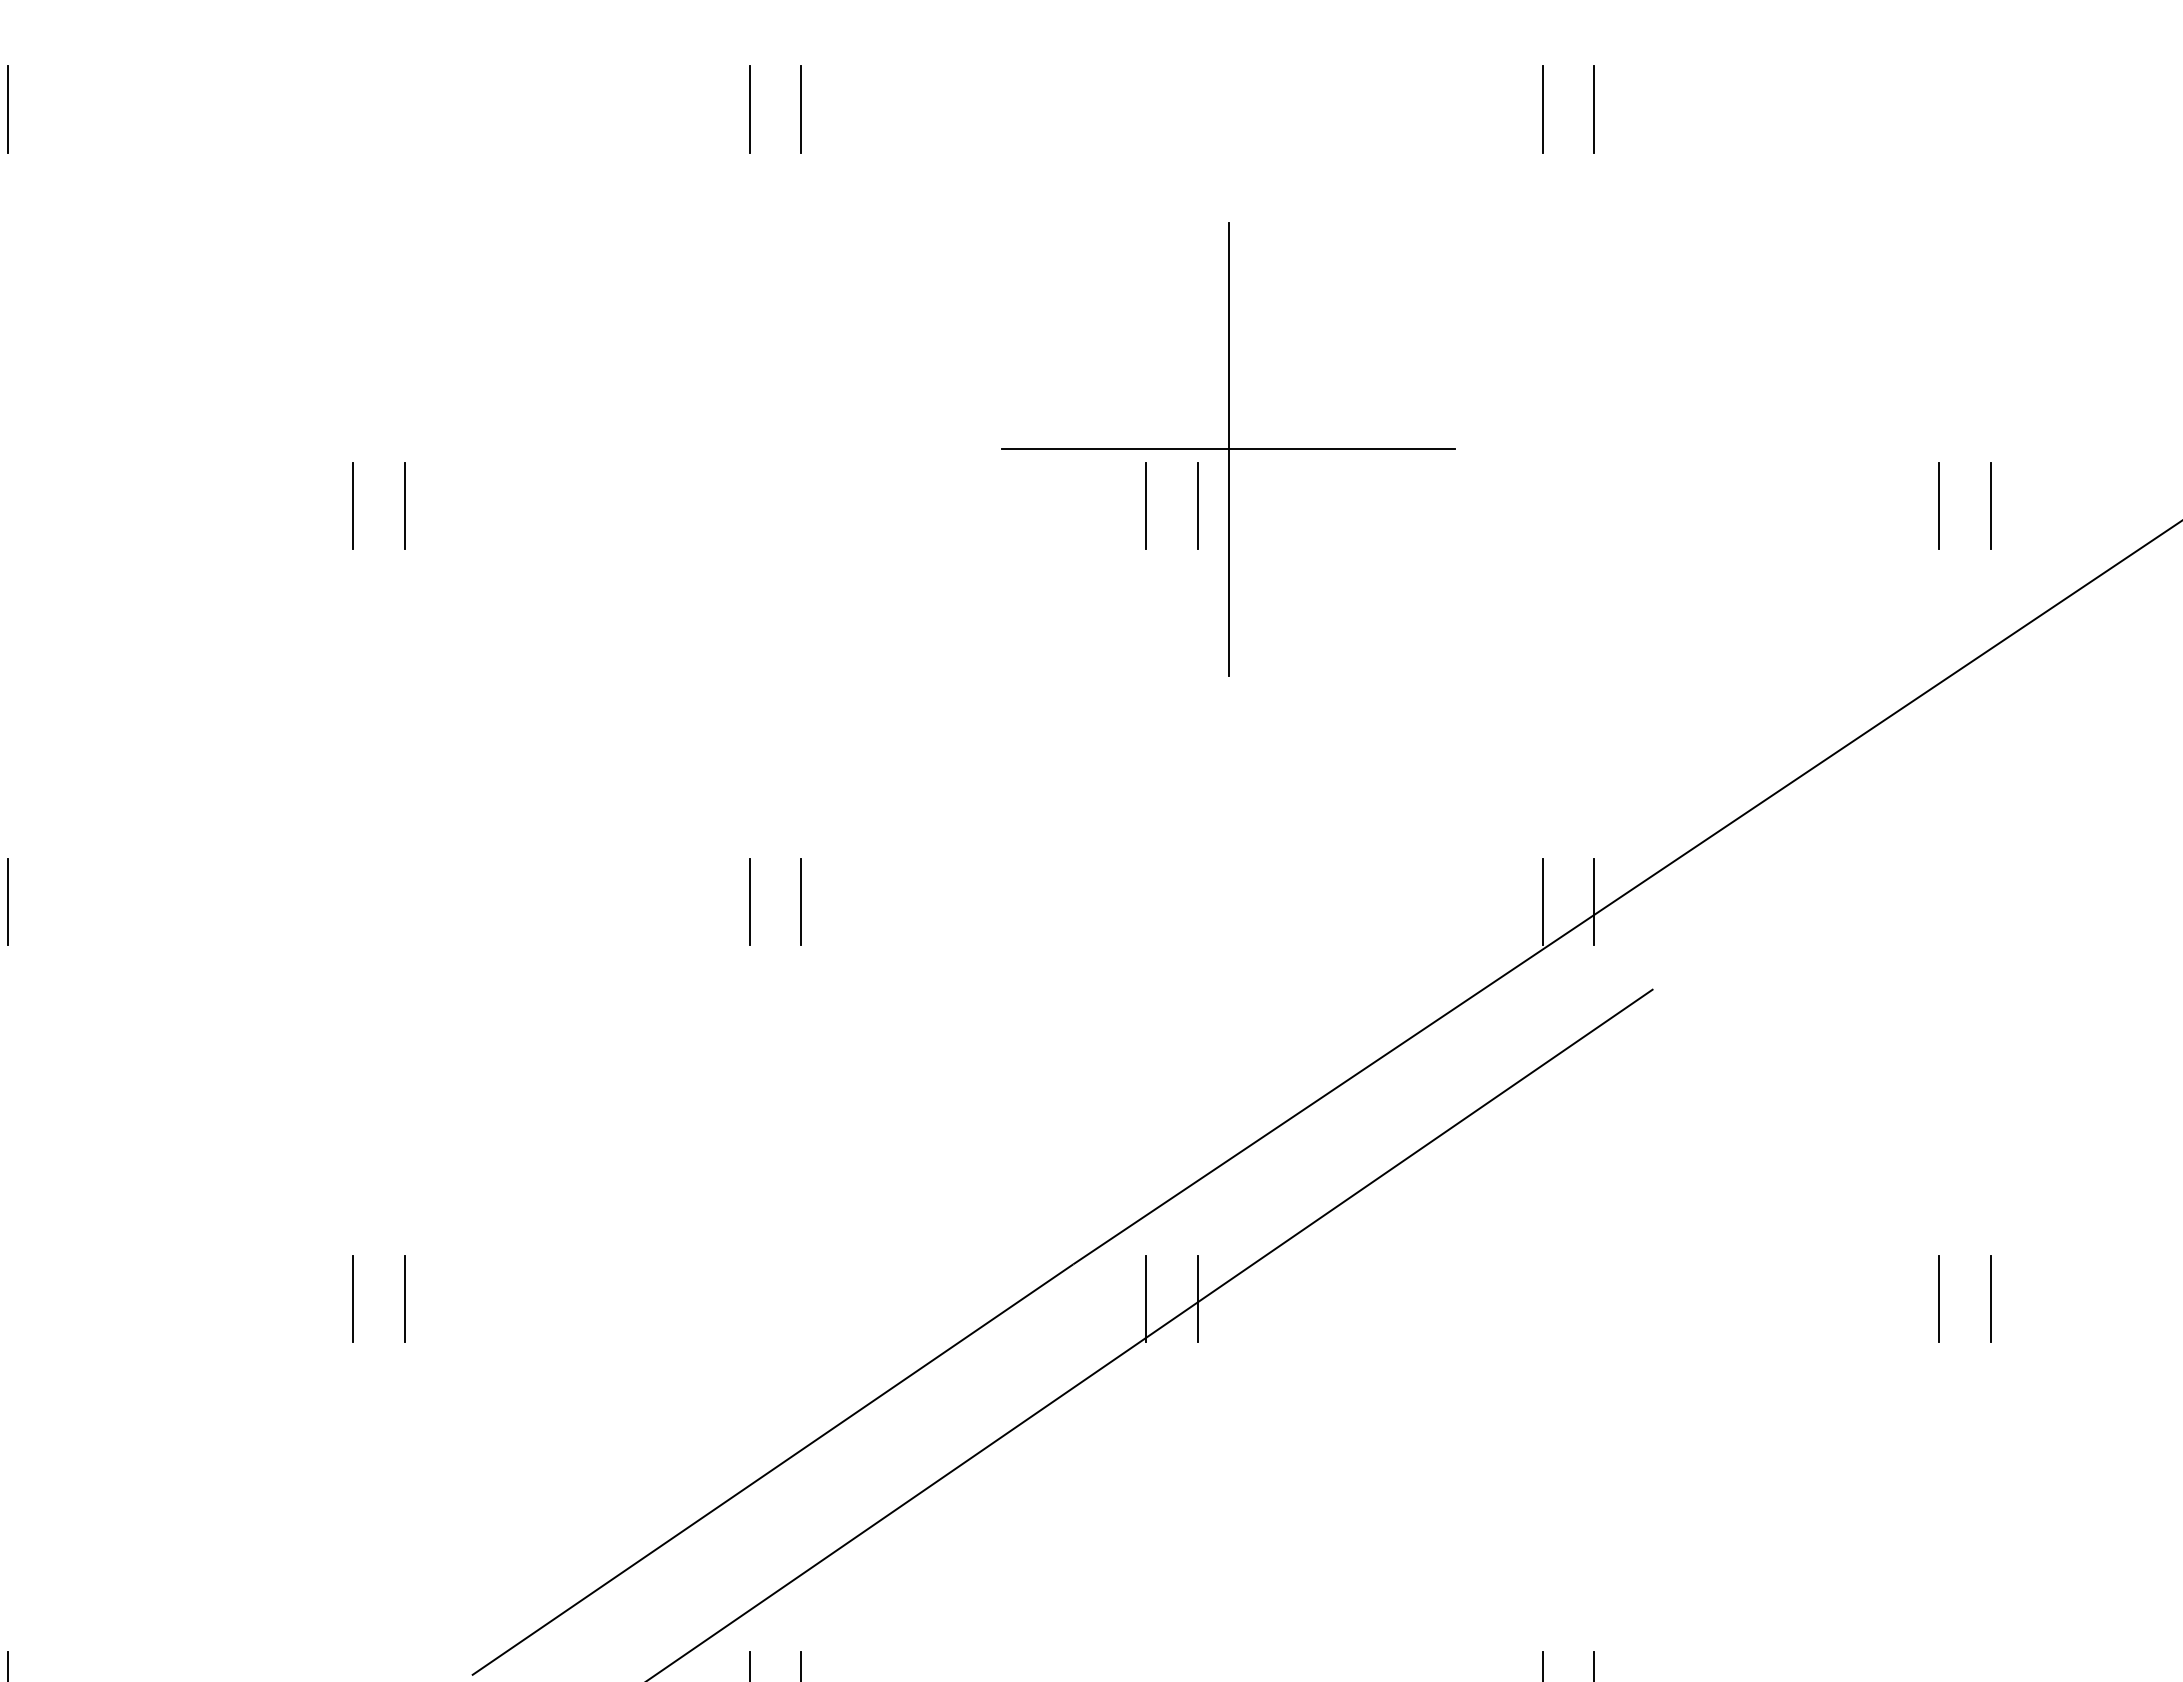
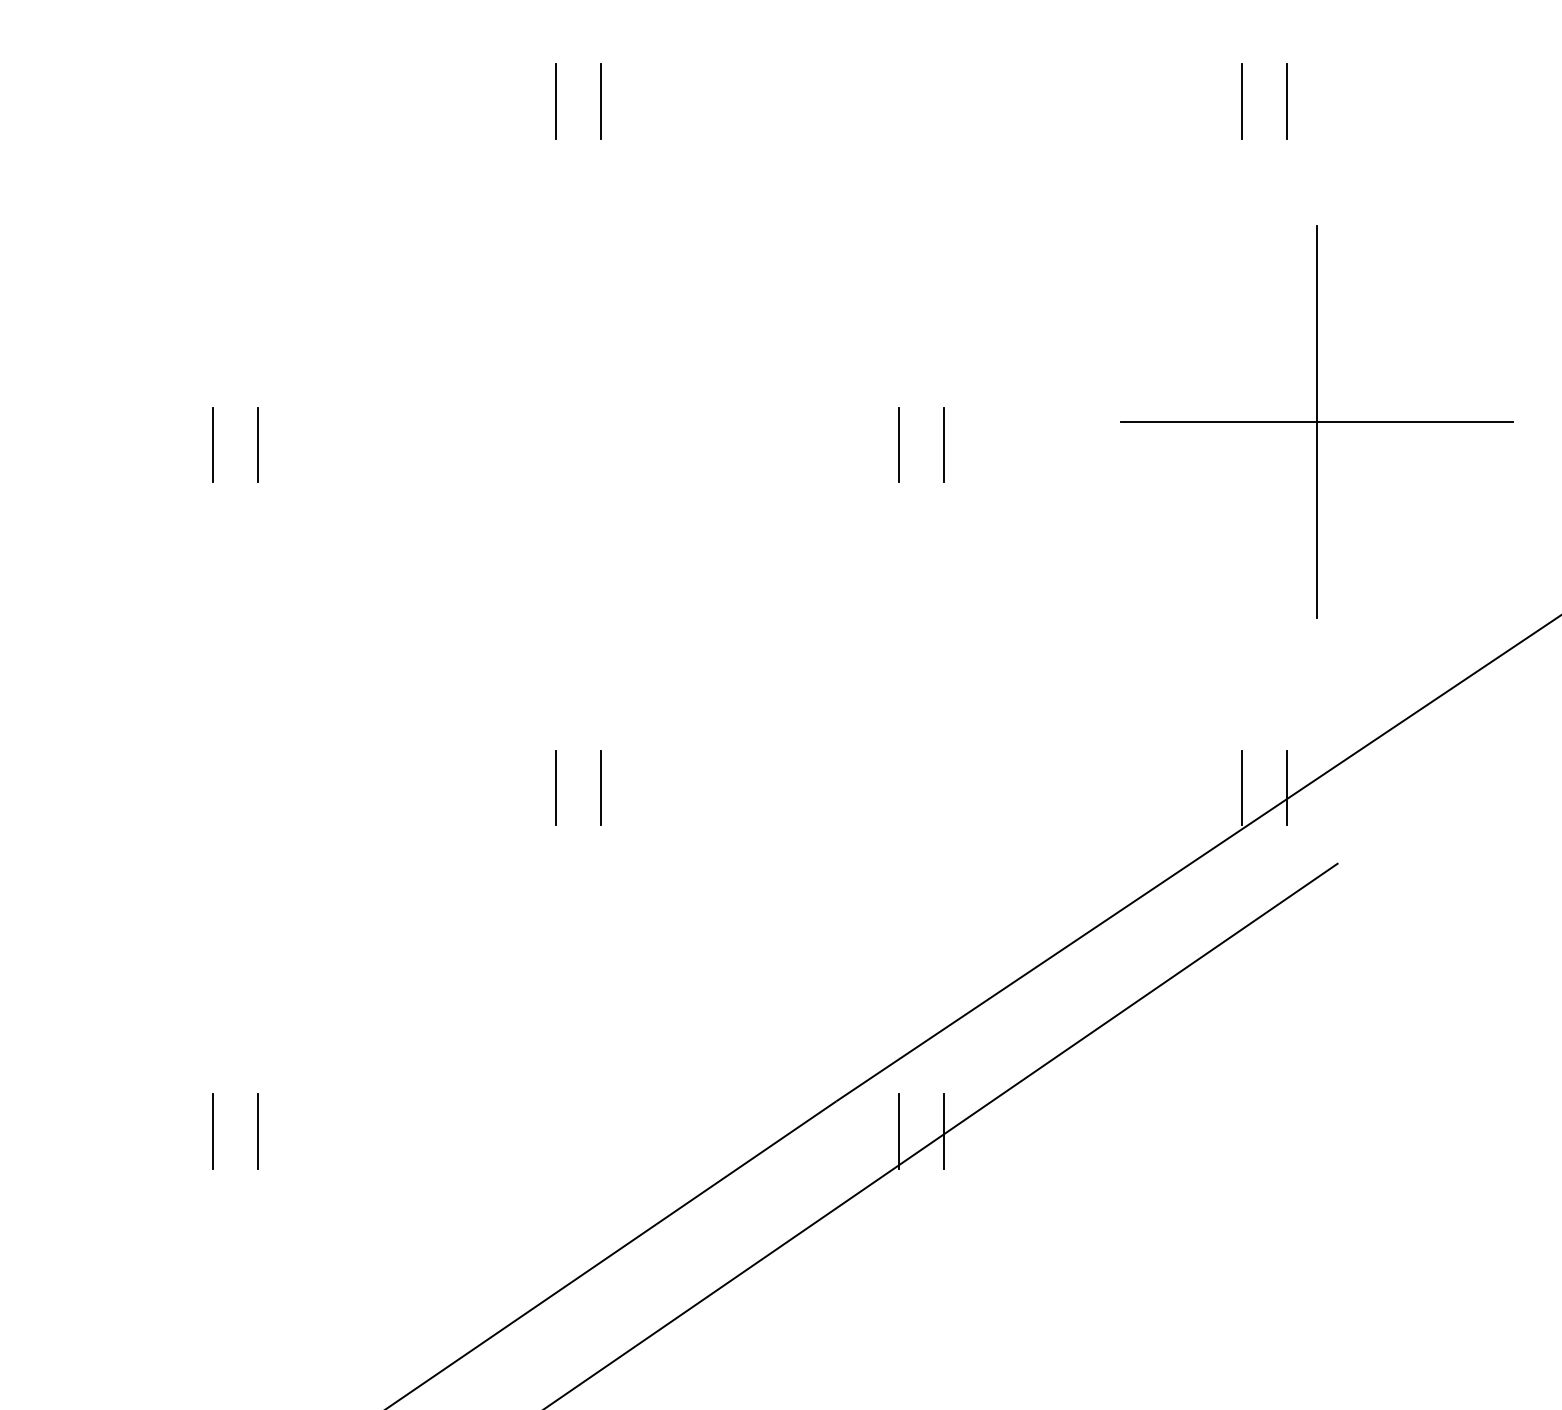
part: (1228, 449) -> (1316, 422), moved

